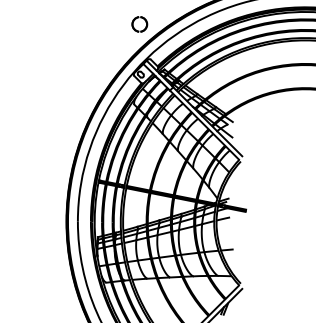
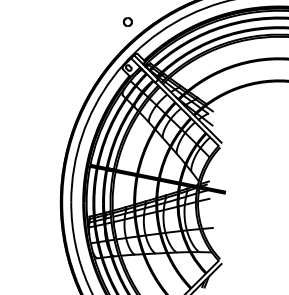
part: (139, 23) -> (127, 21), size x0.6

